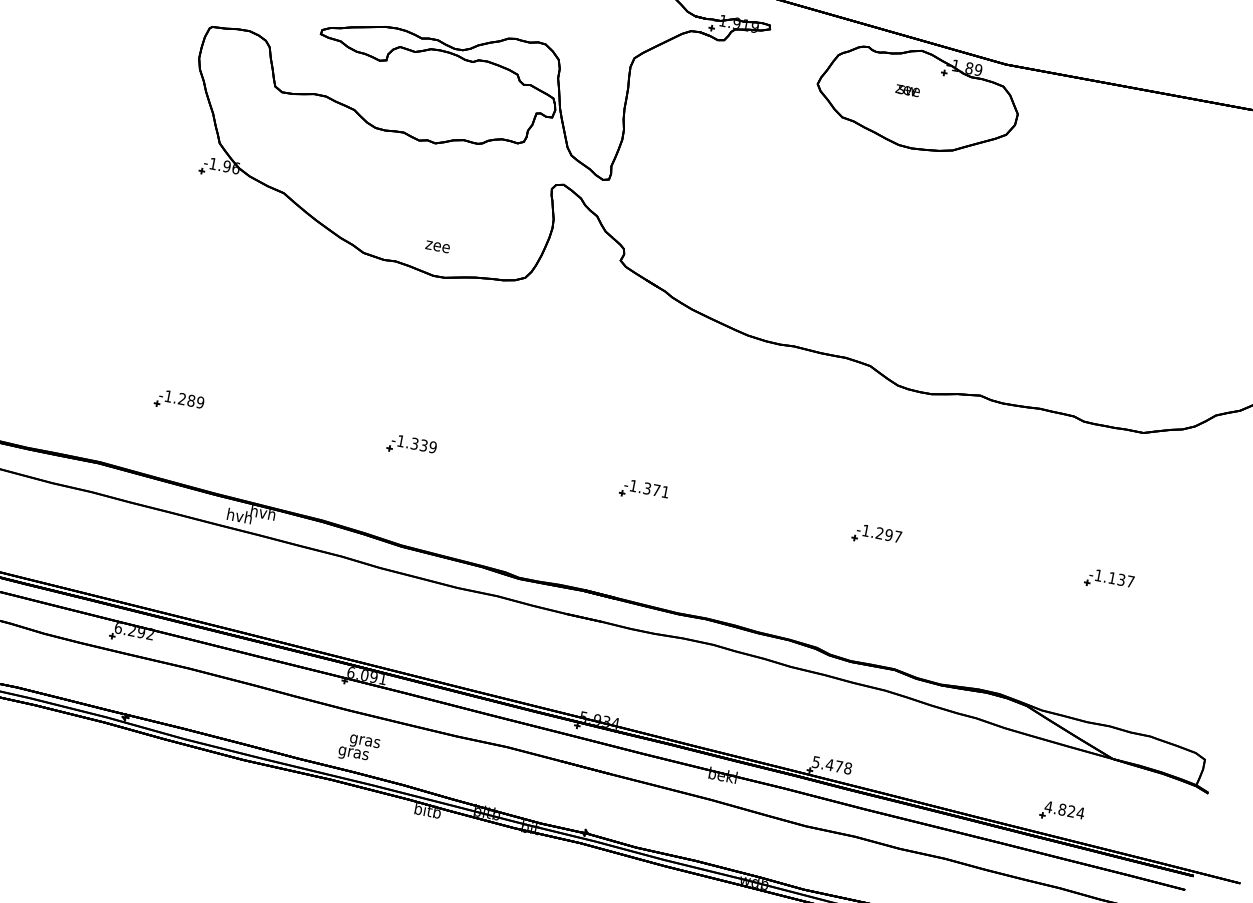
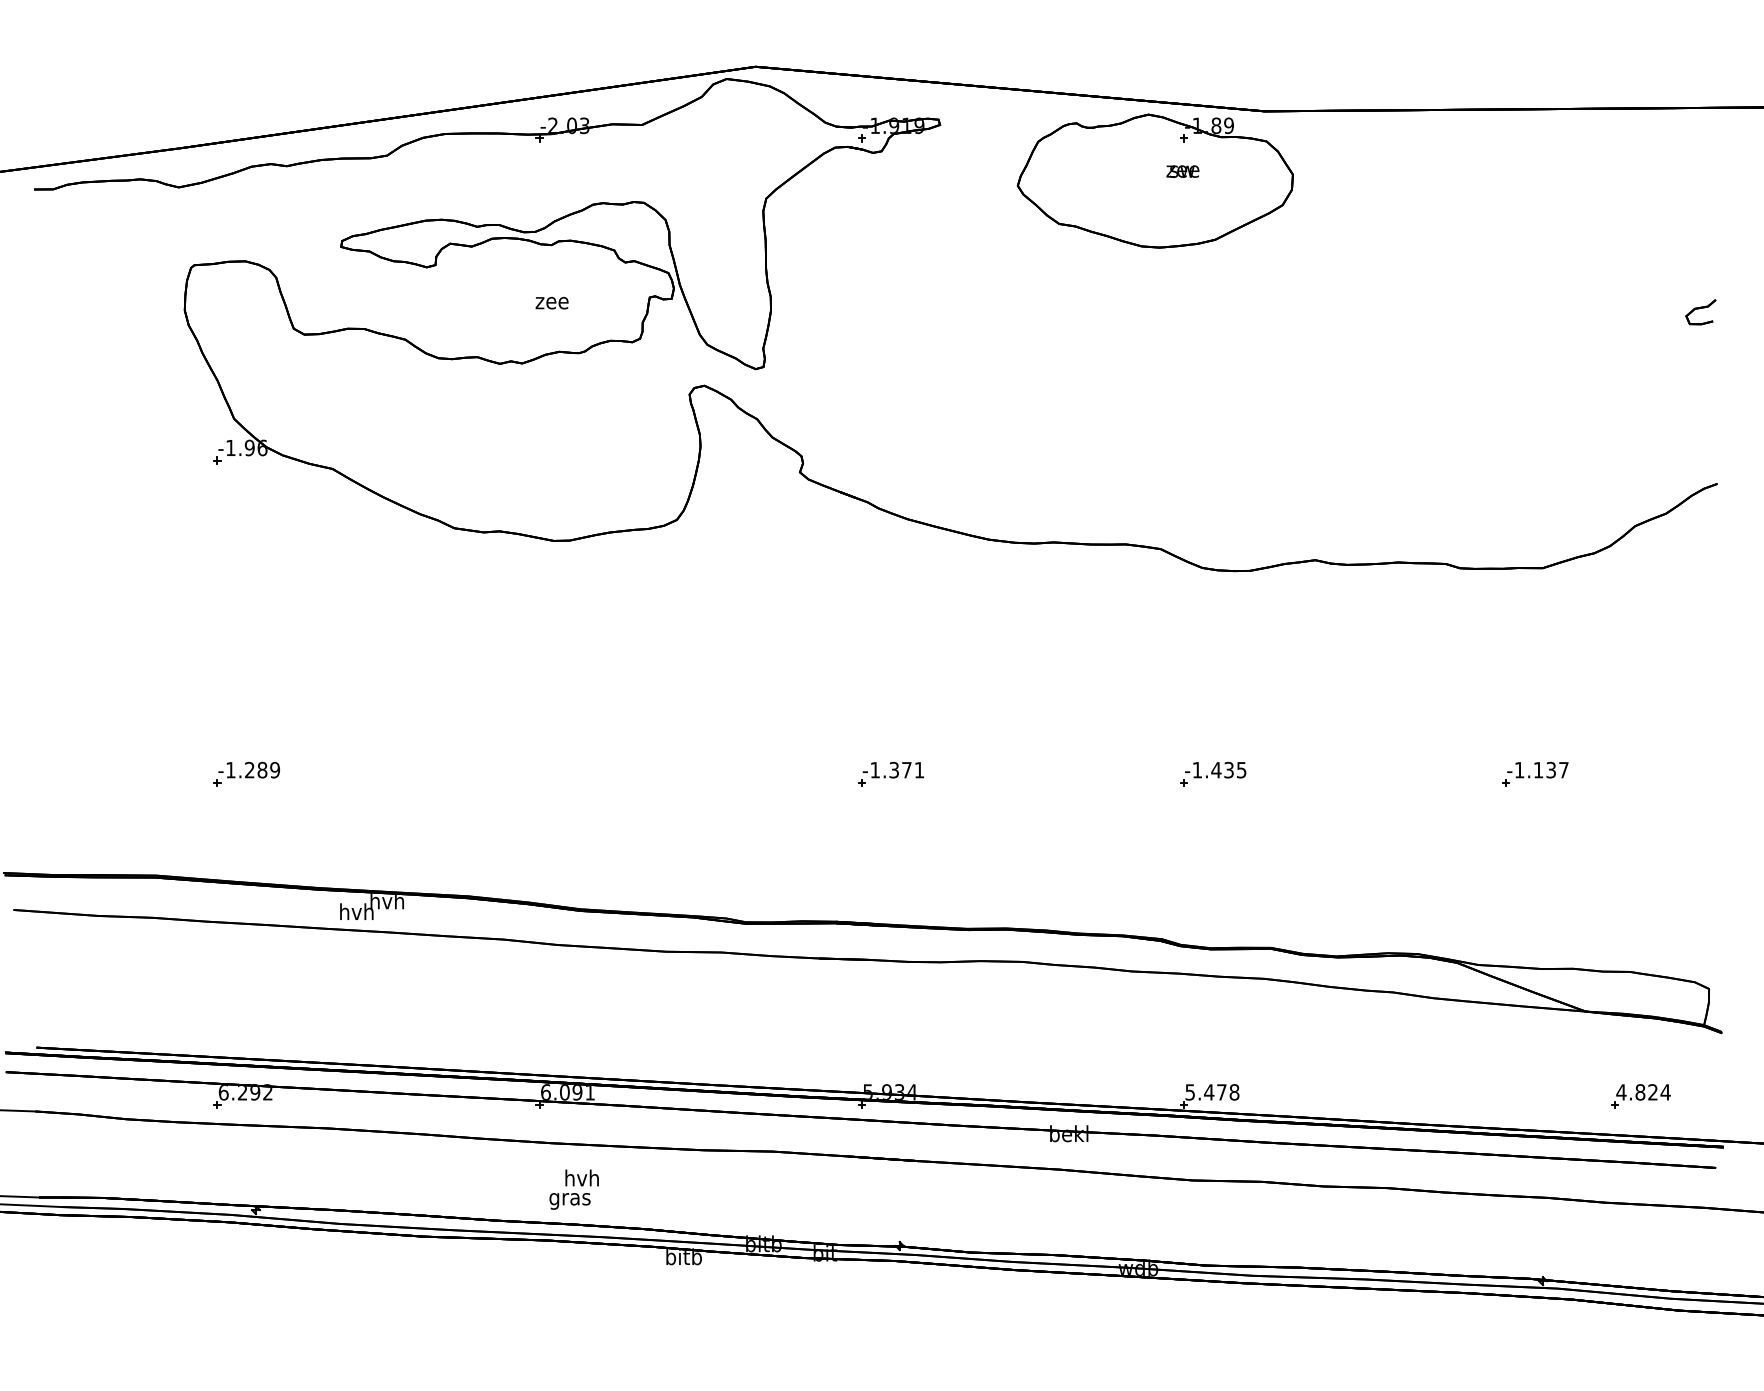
text: (907, 90) -> (1182, 171), moved
text: (437, 246) -> (551, 302), moved
part: (411, 445) -> (568, 773), removed
text: (888, 534) -> (1228, 769), -1.297 -> -1.435
text: (364, 740) -> (581, 1179), gras -> hvh
part: (1061, 812) -> (1640, 1096), moved

